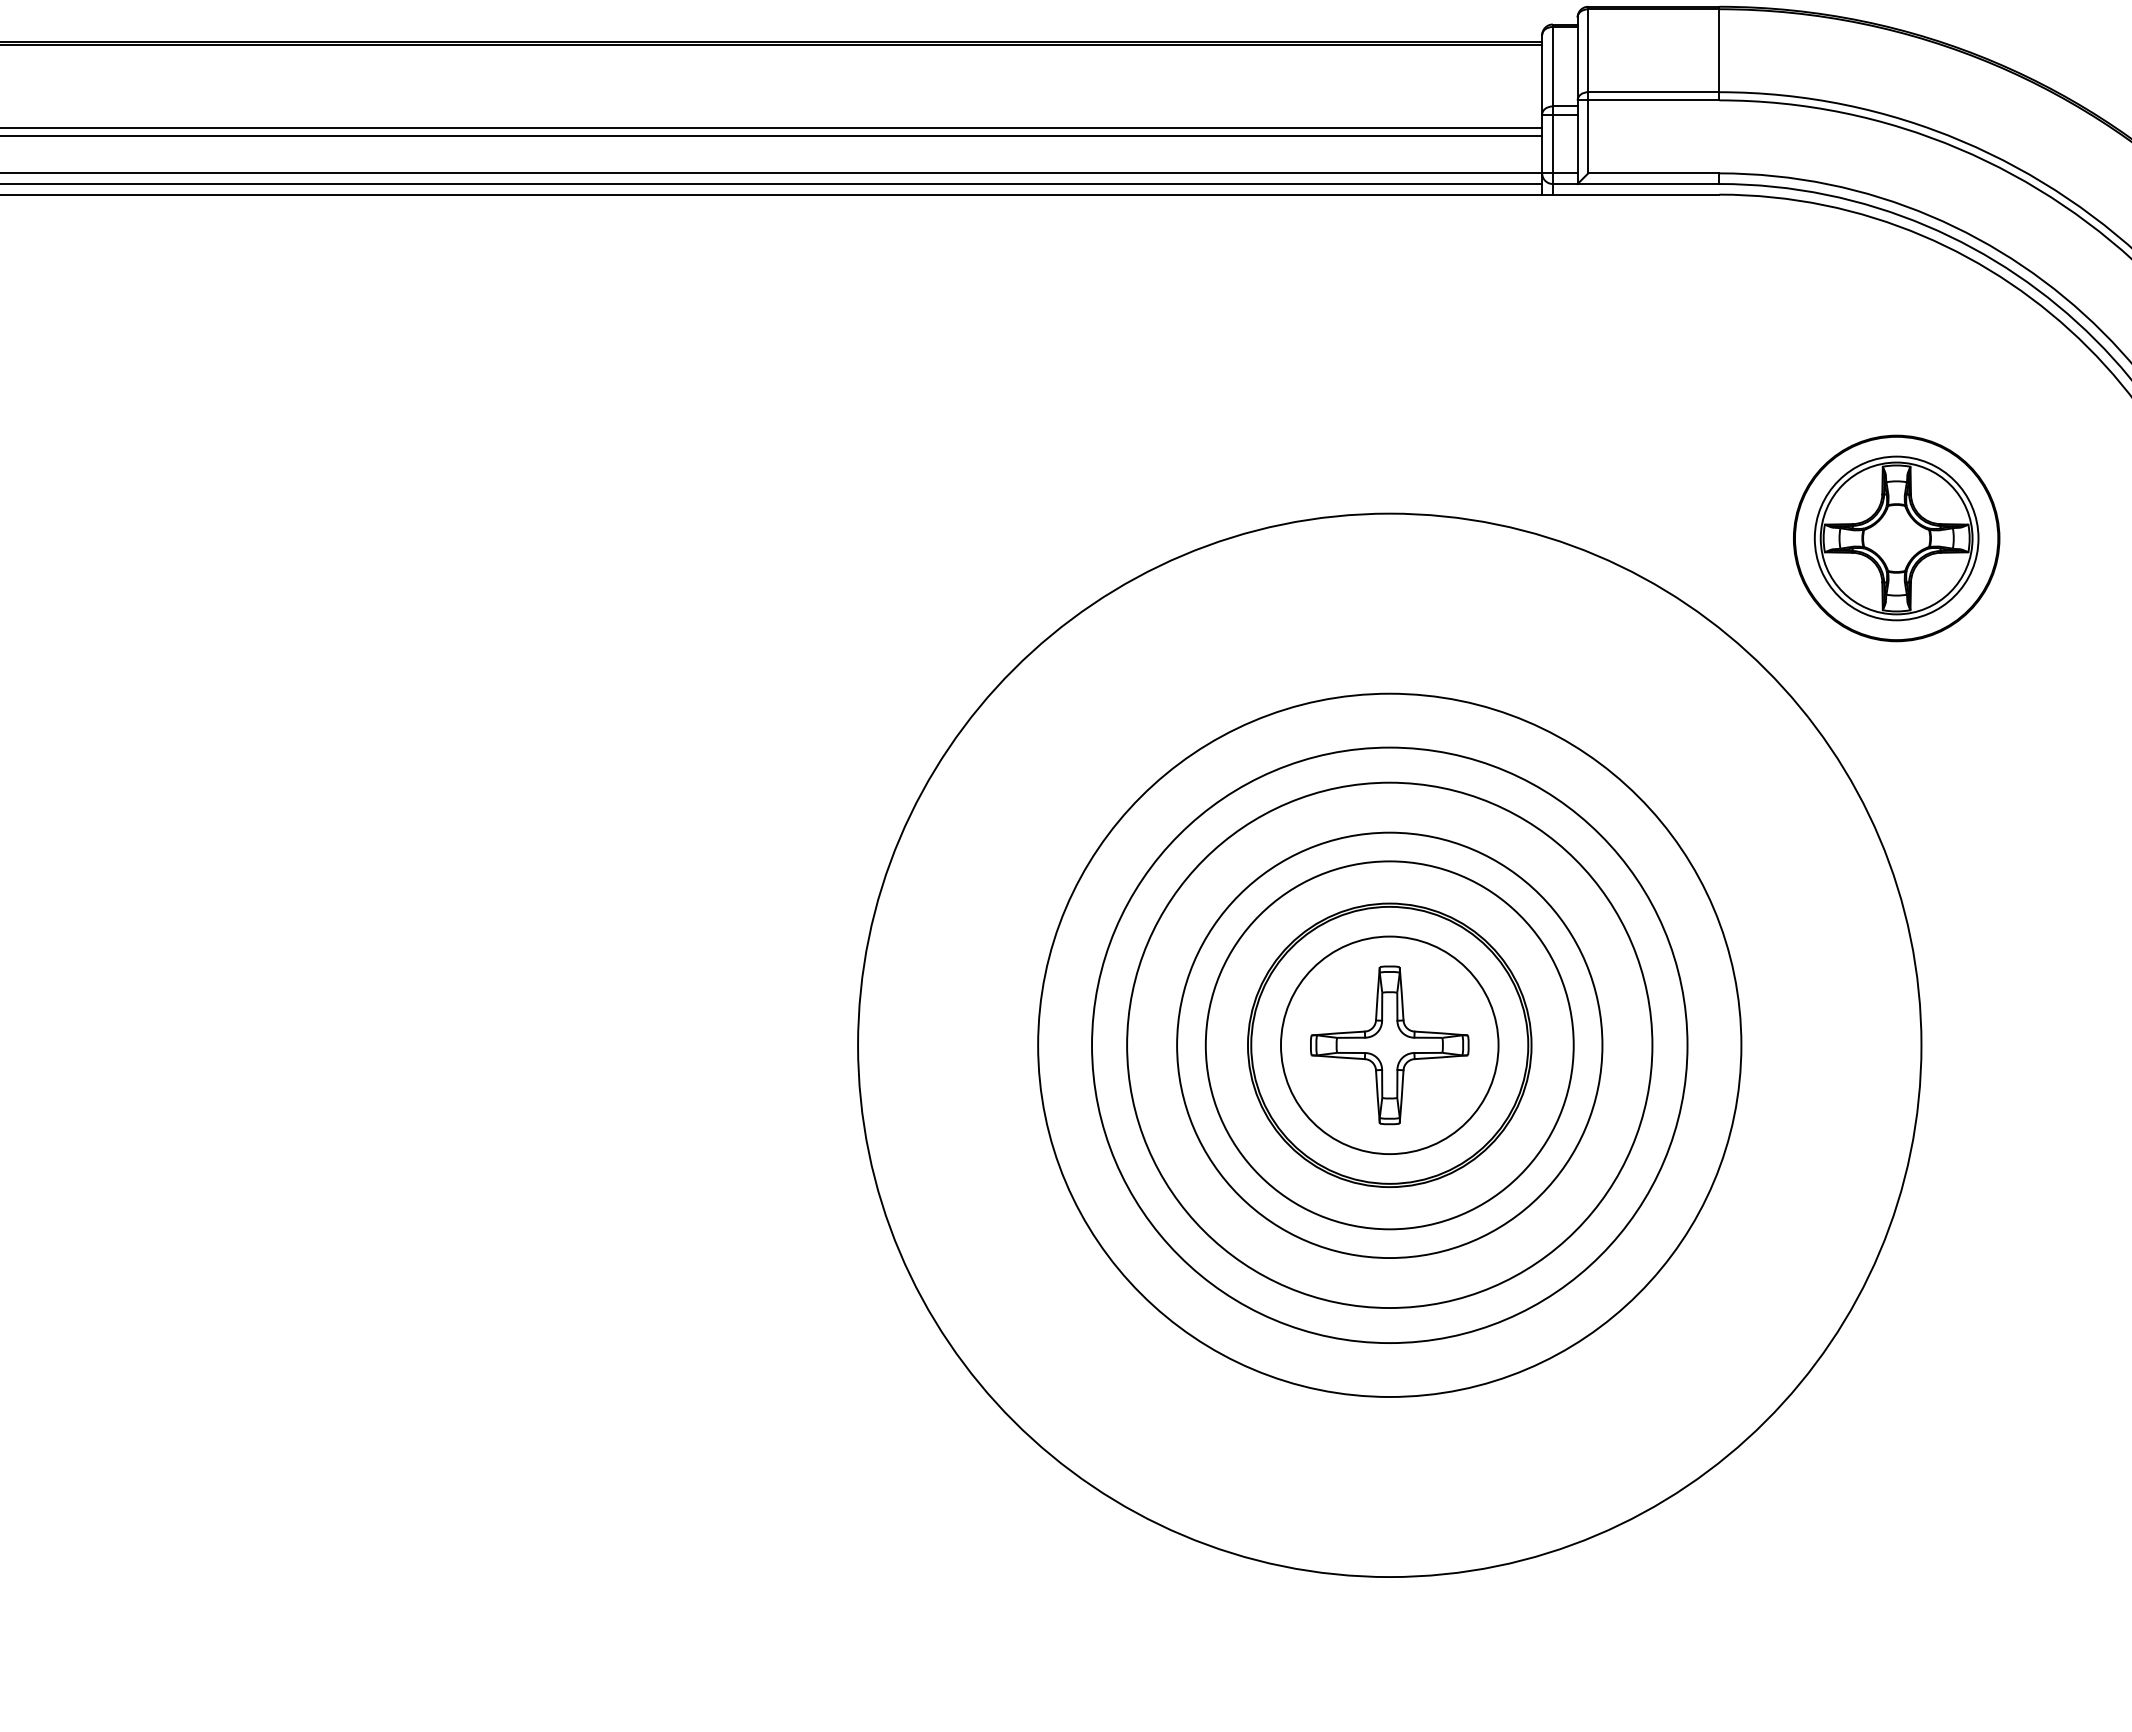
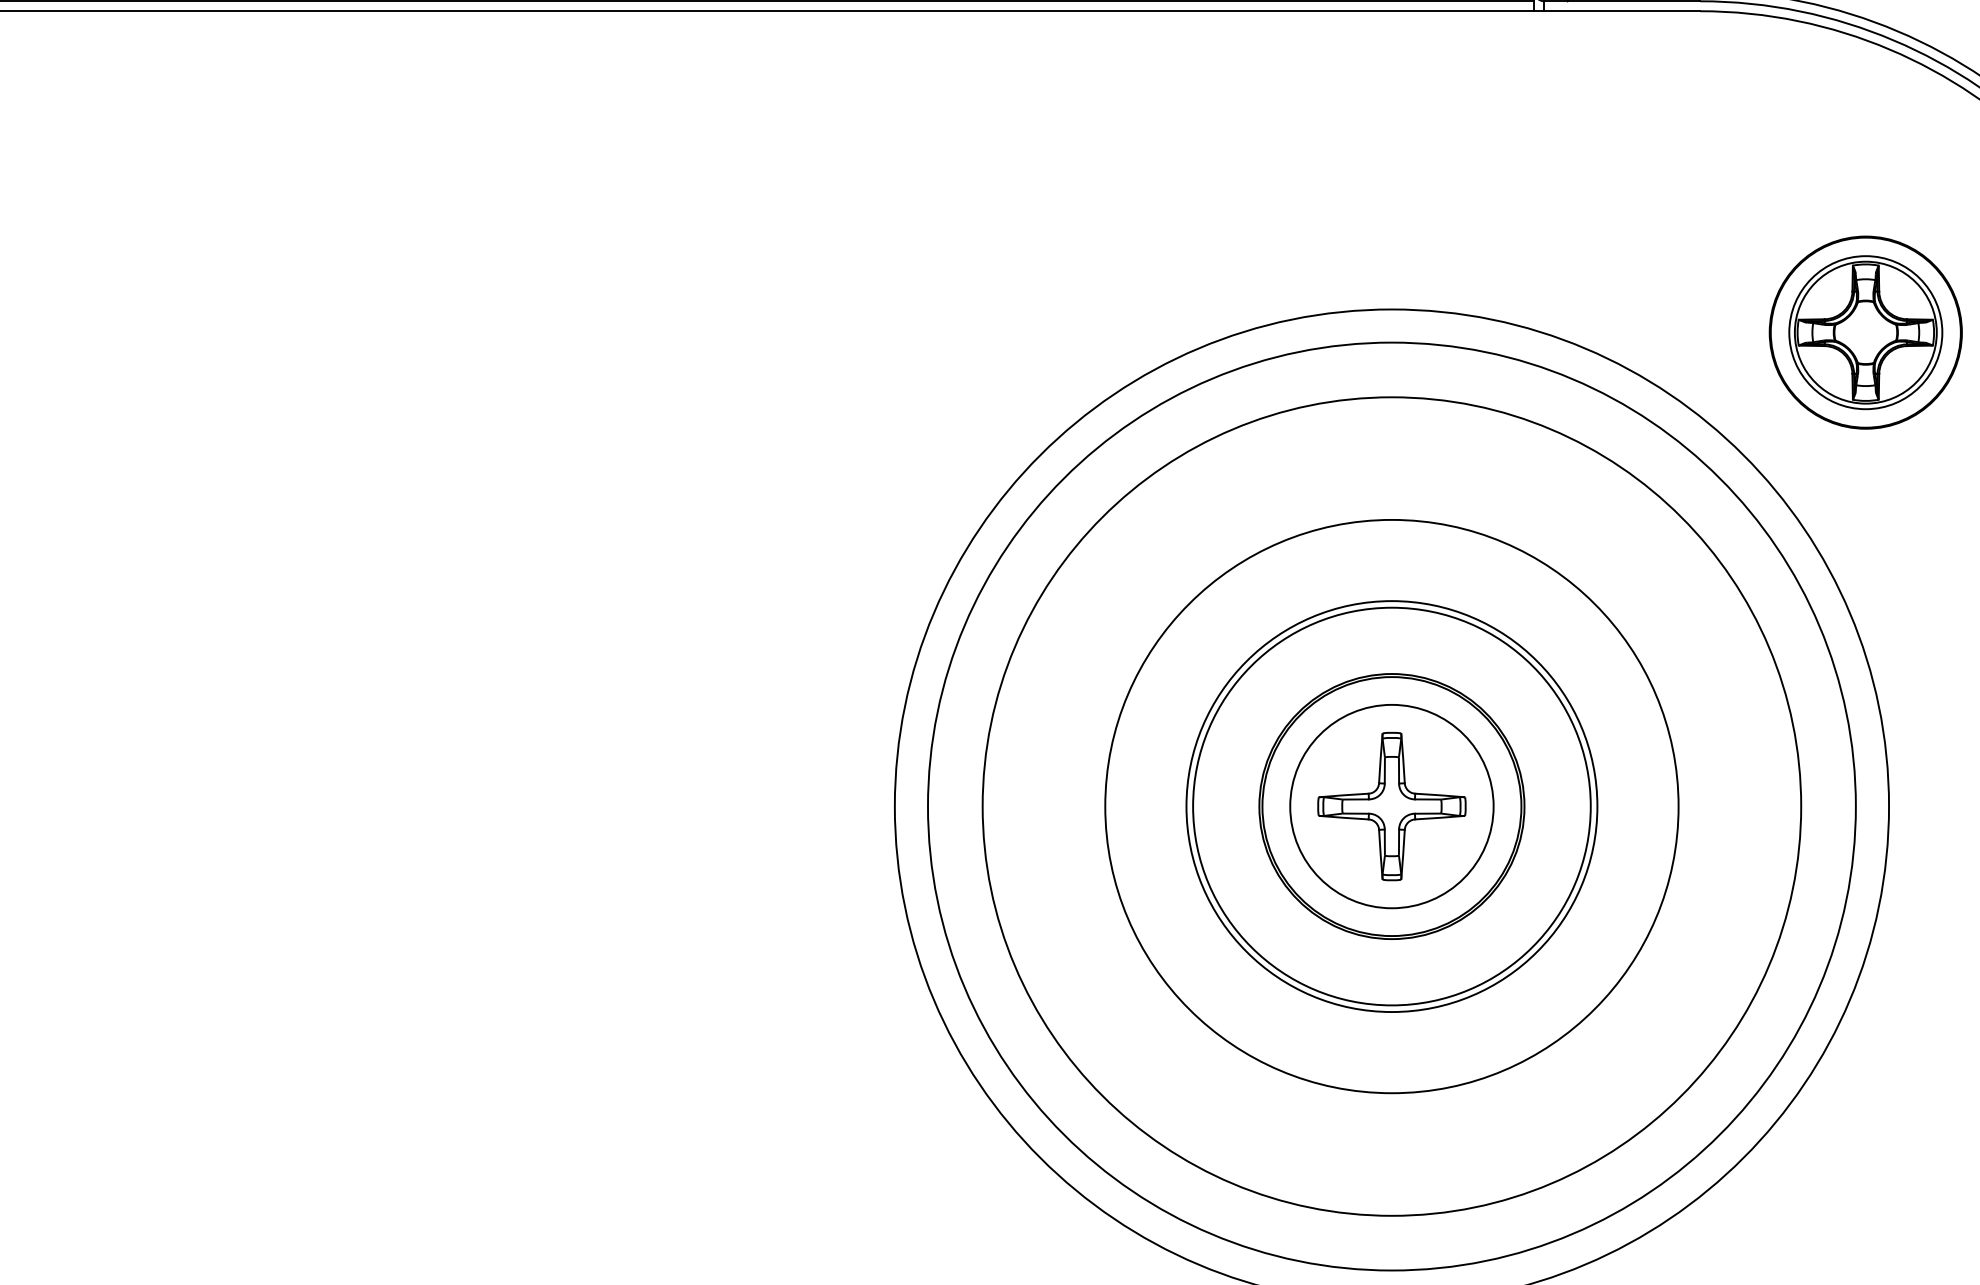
circle: (1389, 1044) -> (1391, 805), size x1.67
circle: (1389, 1045) -> (1391, 806), size x0.62
circle: (1389, 1045) -> (1391, 806), size x1.67
circle: (1389, 1045) -> (1391, 806), size x1.67

